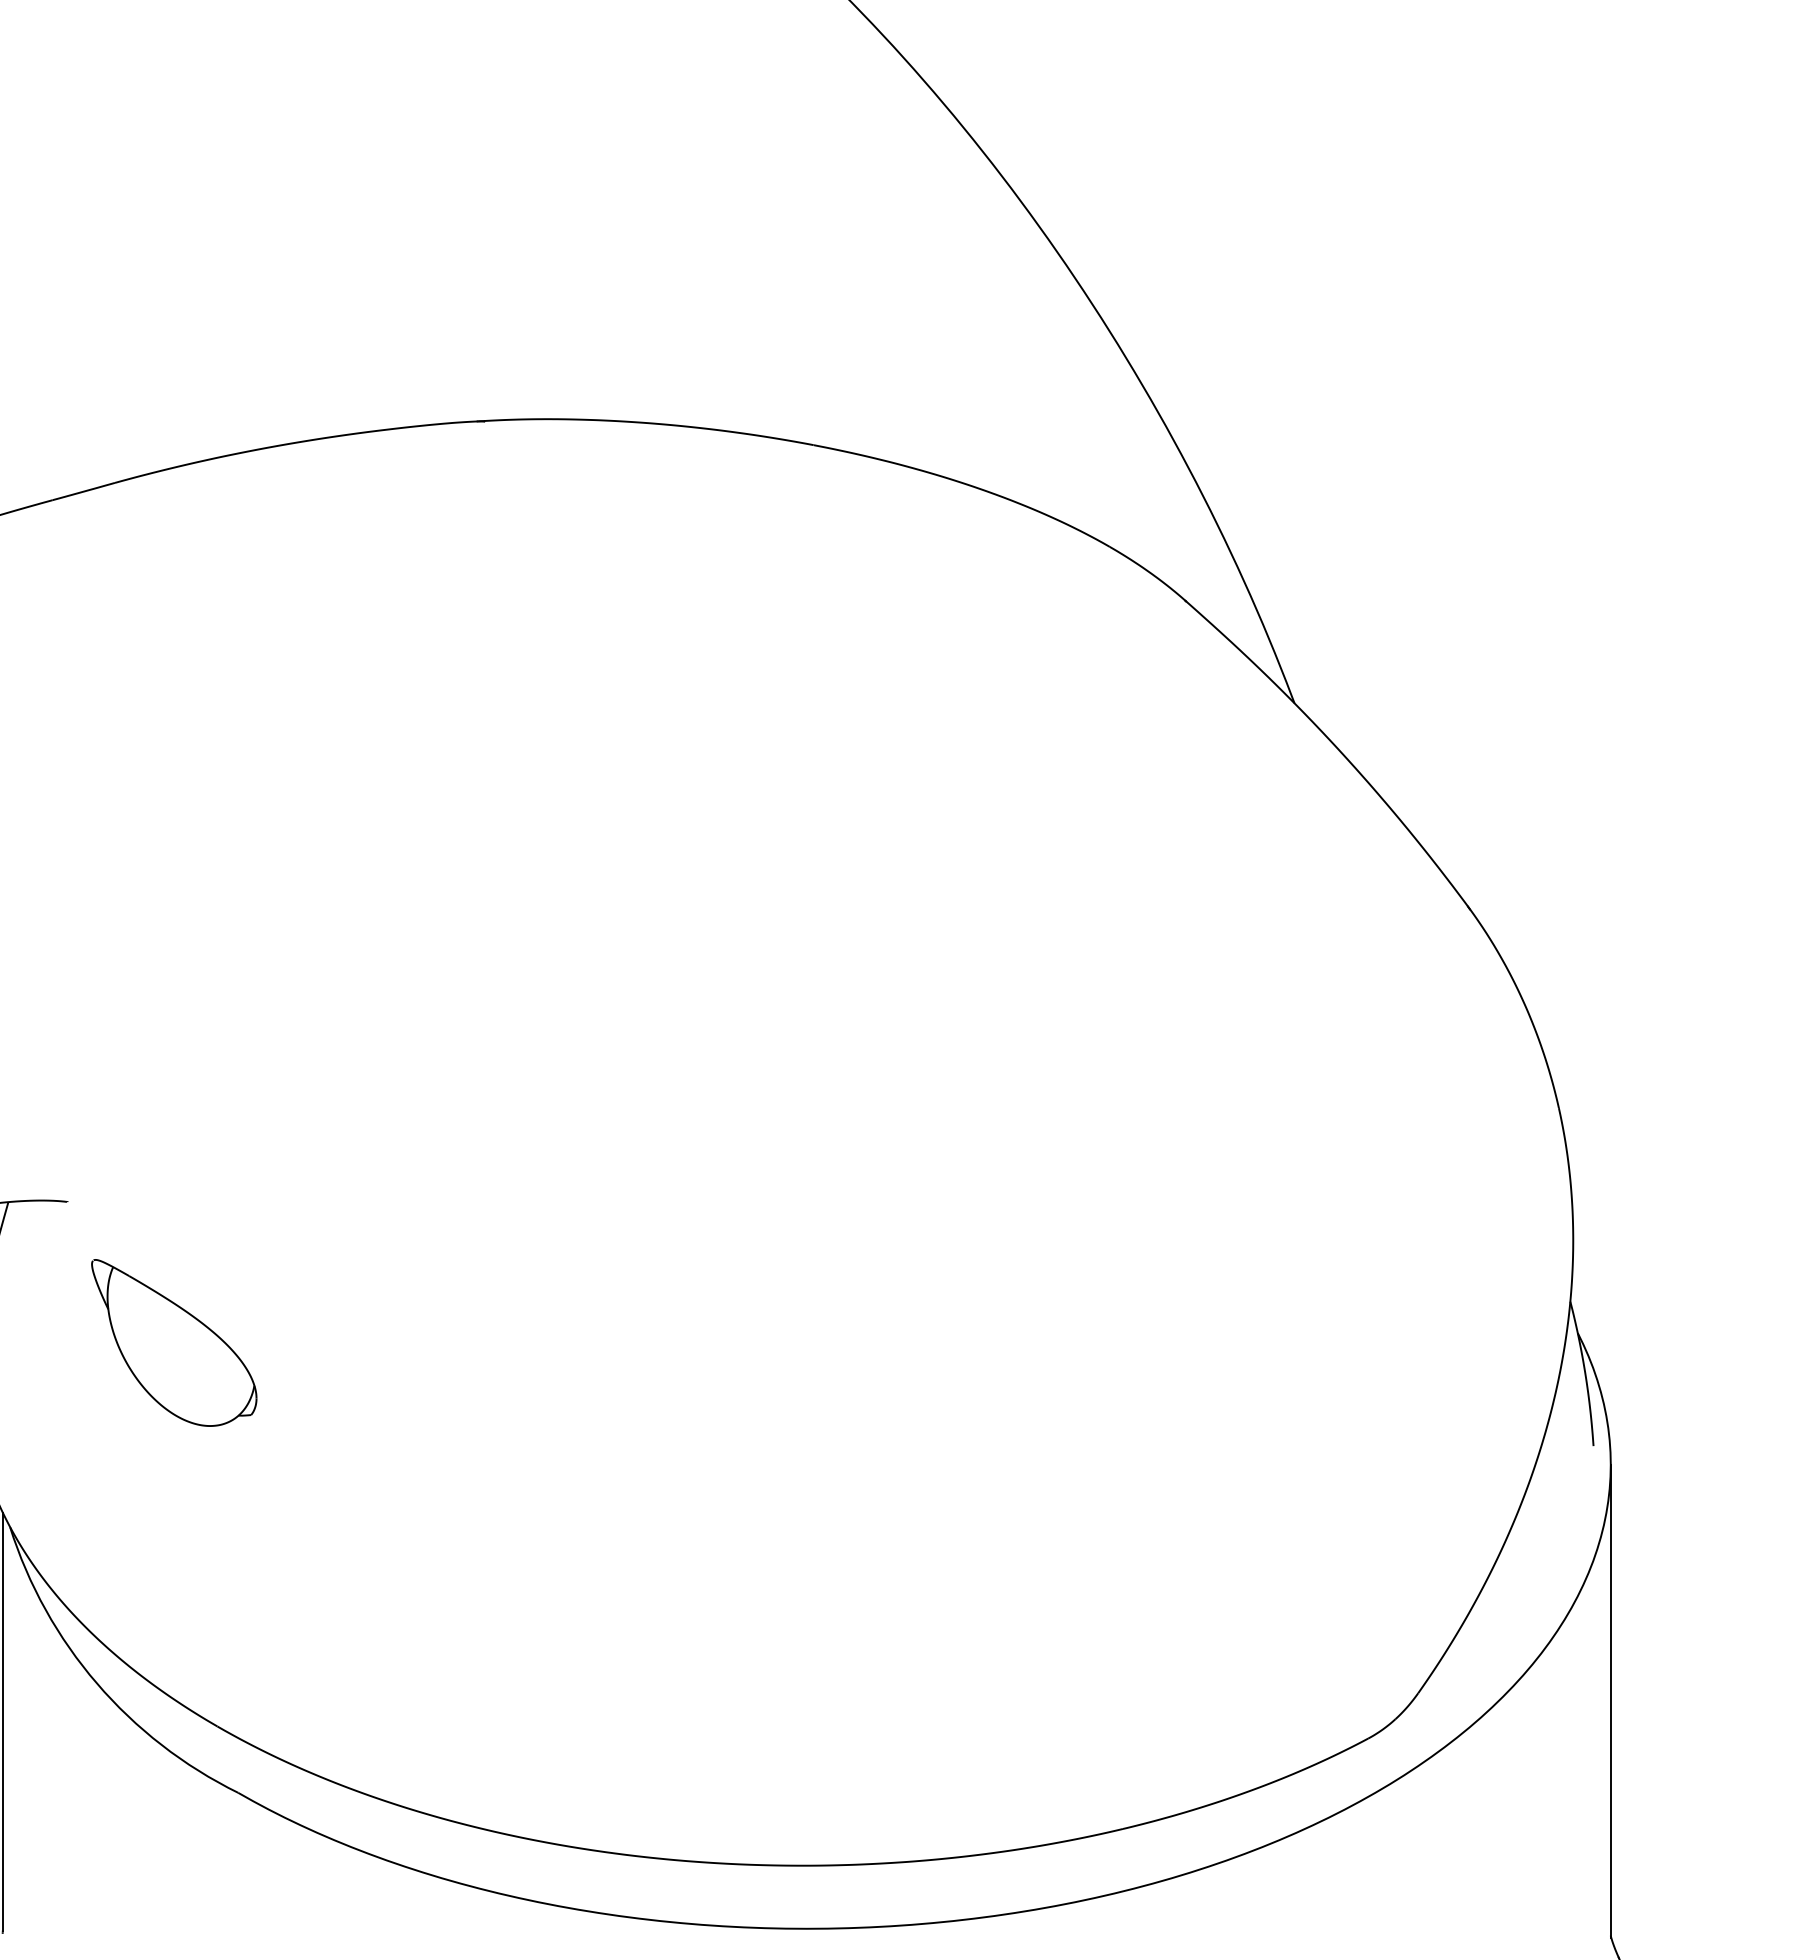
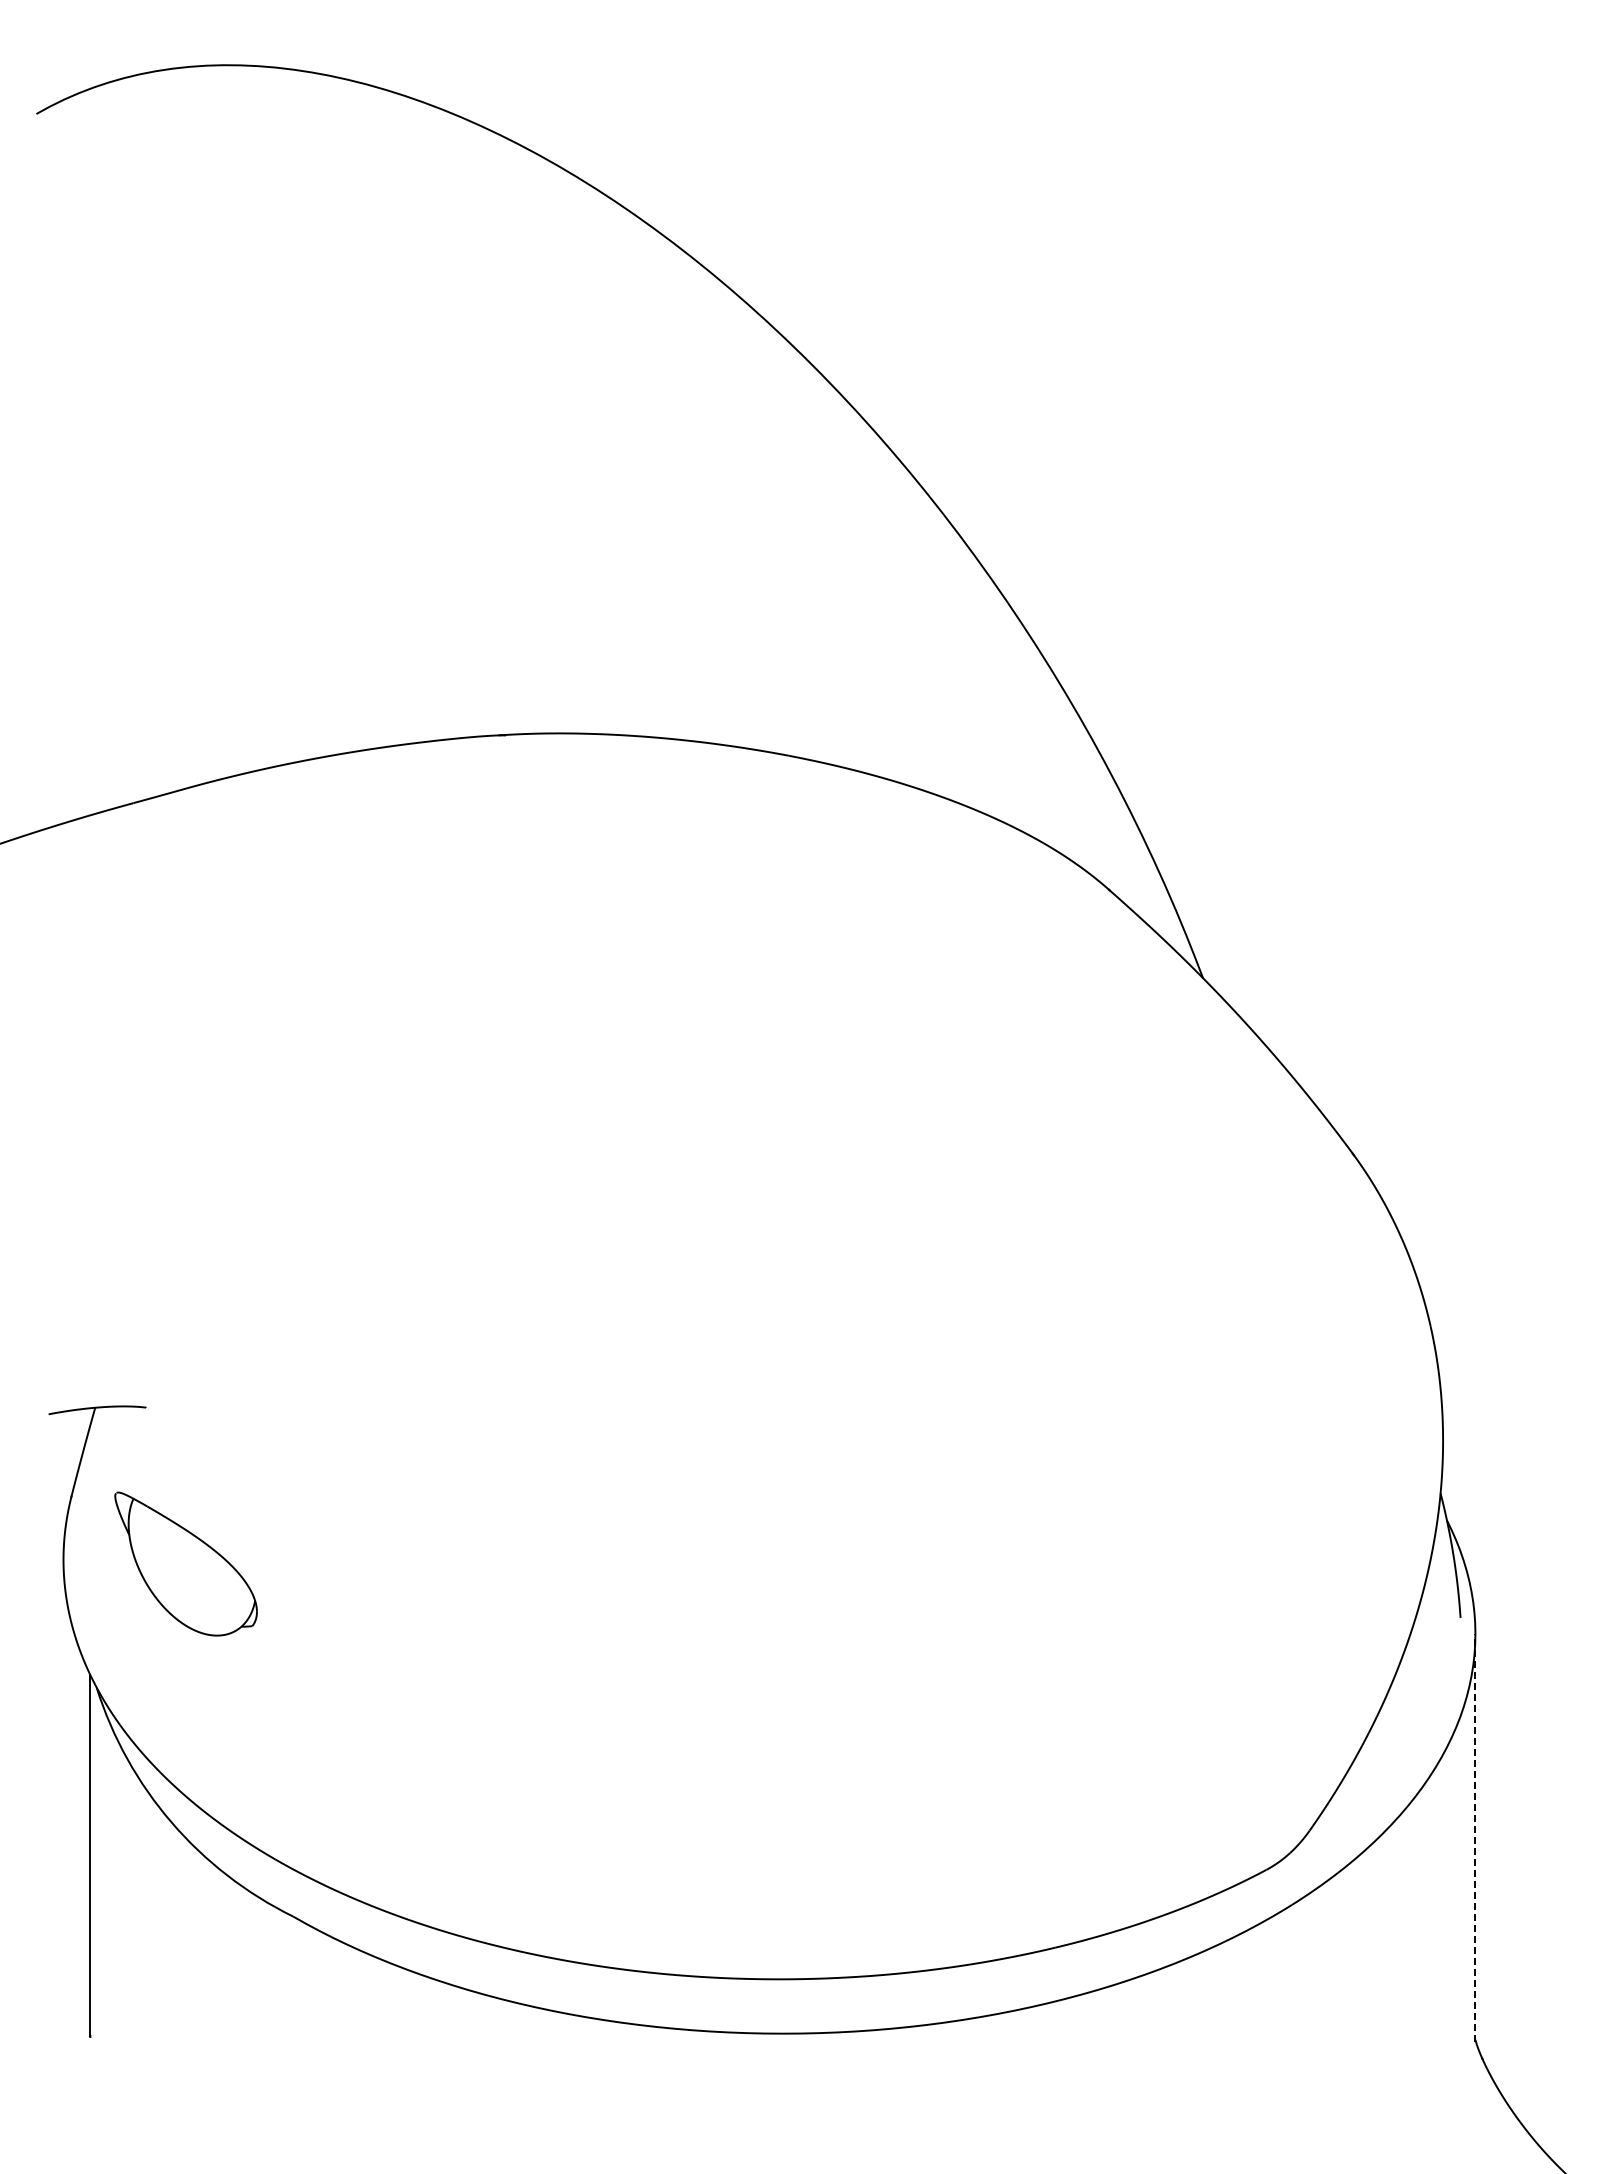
part: (173, 1342) -> (185, 1563), moved
line: (1610, 1701) -> (1475, 1837), solid -> dashed

